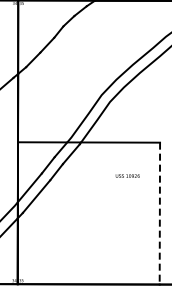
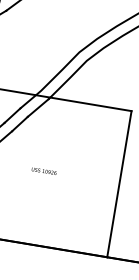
text: (127, 175) -> (43, 170), moved
line: (159, 213) -> (119, 184), dashed -> solid

